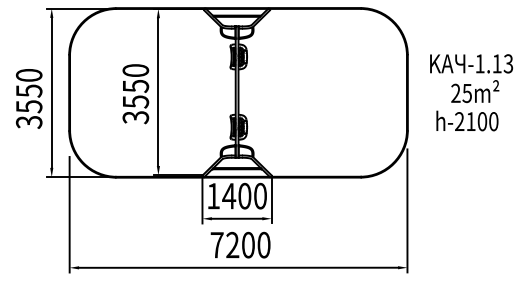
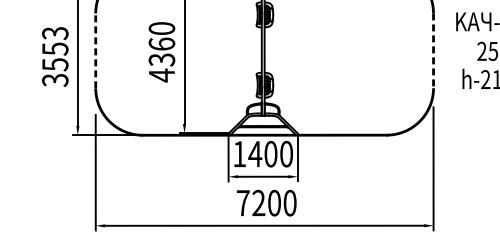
text: (29, 75) -> (55, 33), 3550 -> 3553
line: (69, 92) -> (95, 50), solid -> dashed
line: (407, 93) -> (433, 51), solid -> dashed
text: (135, 101) -> (161, 59), 3550 -> 4360

